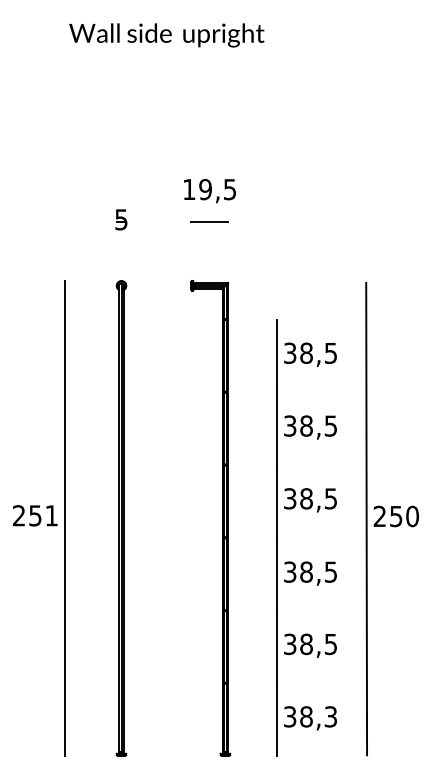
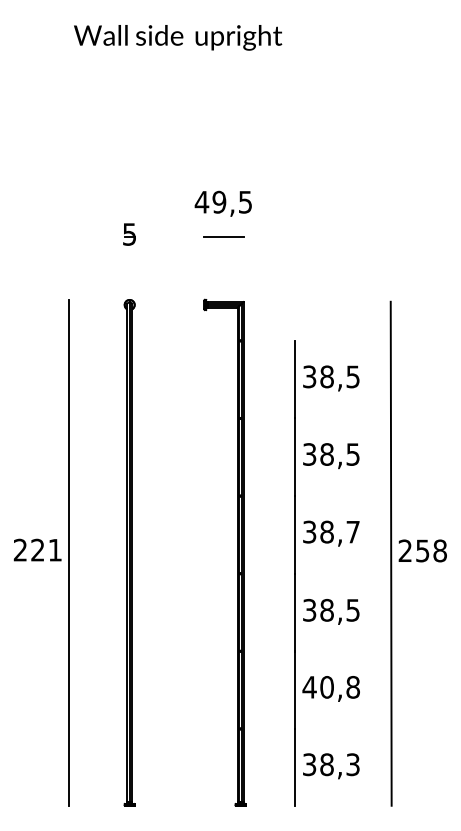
text: (189, 189) -> (202, 202), 19,5 -> 49,5
text: (330, 498) -> (352, 531), 38,5 -> 38,7
text: (35, 515) -> (37, 549), 251 -> 221
text: (412, 516) -> (440, 550), 250 -> 258
text: (310, 644) -> (331, 687), 38,5 -> 40,8

